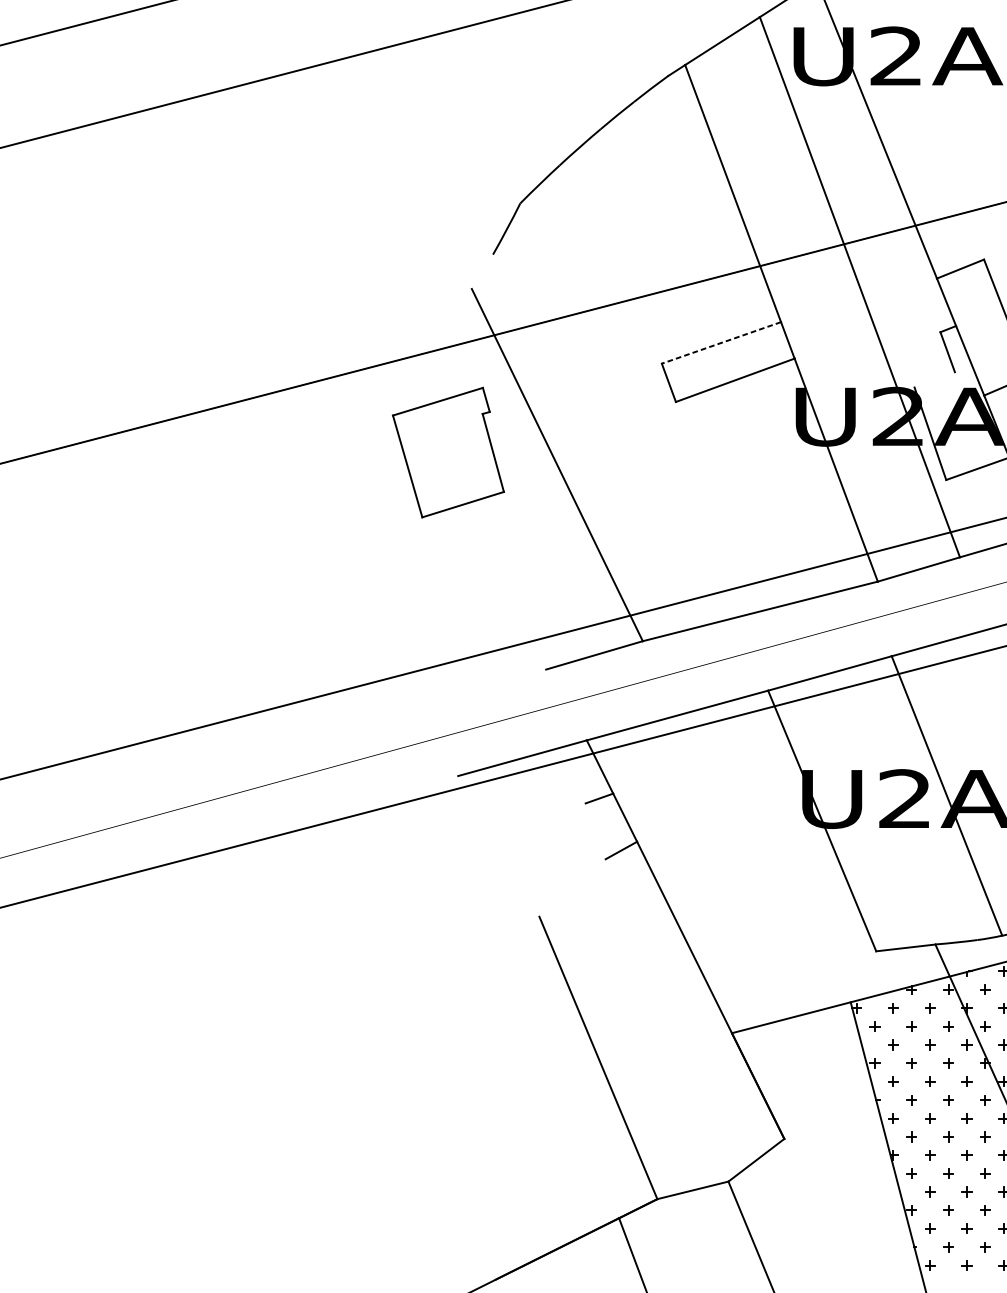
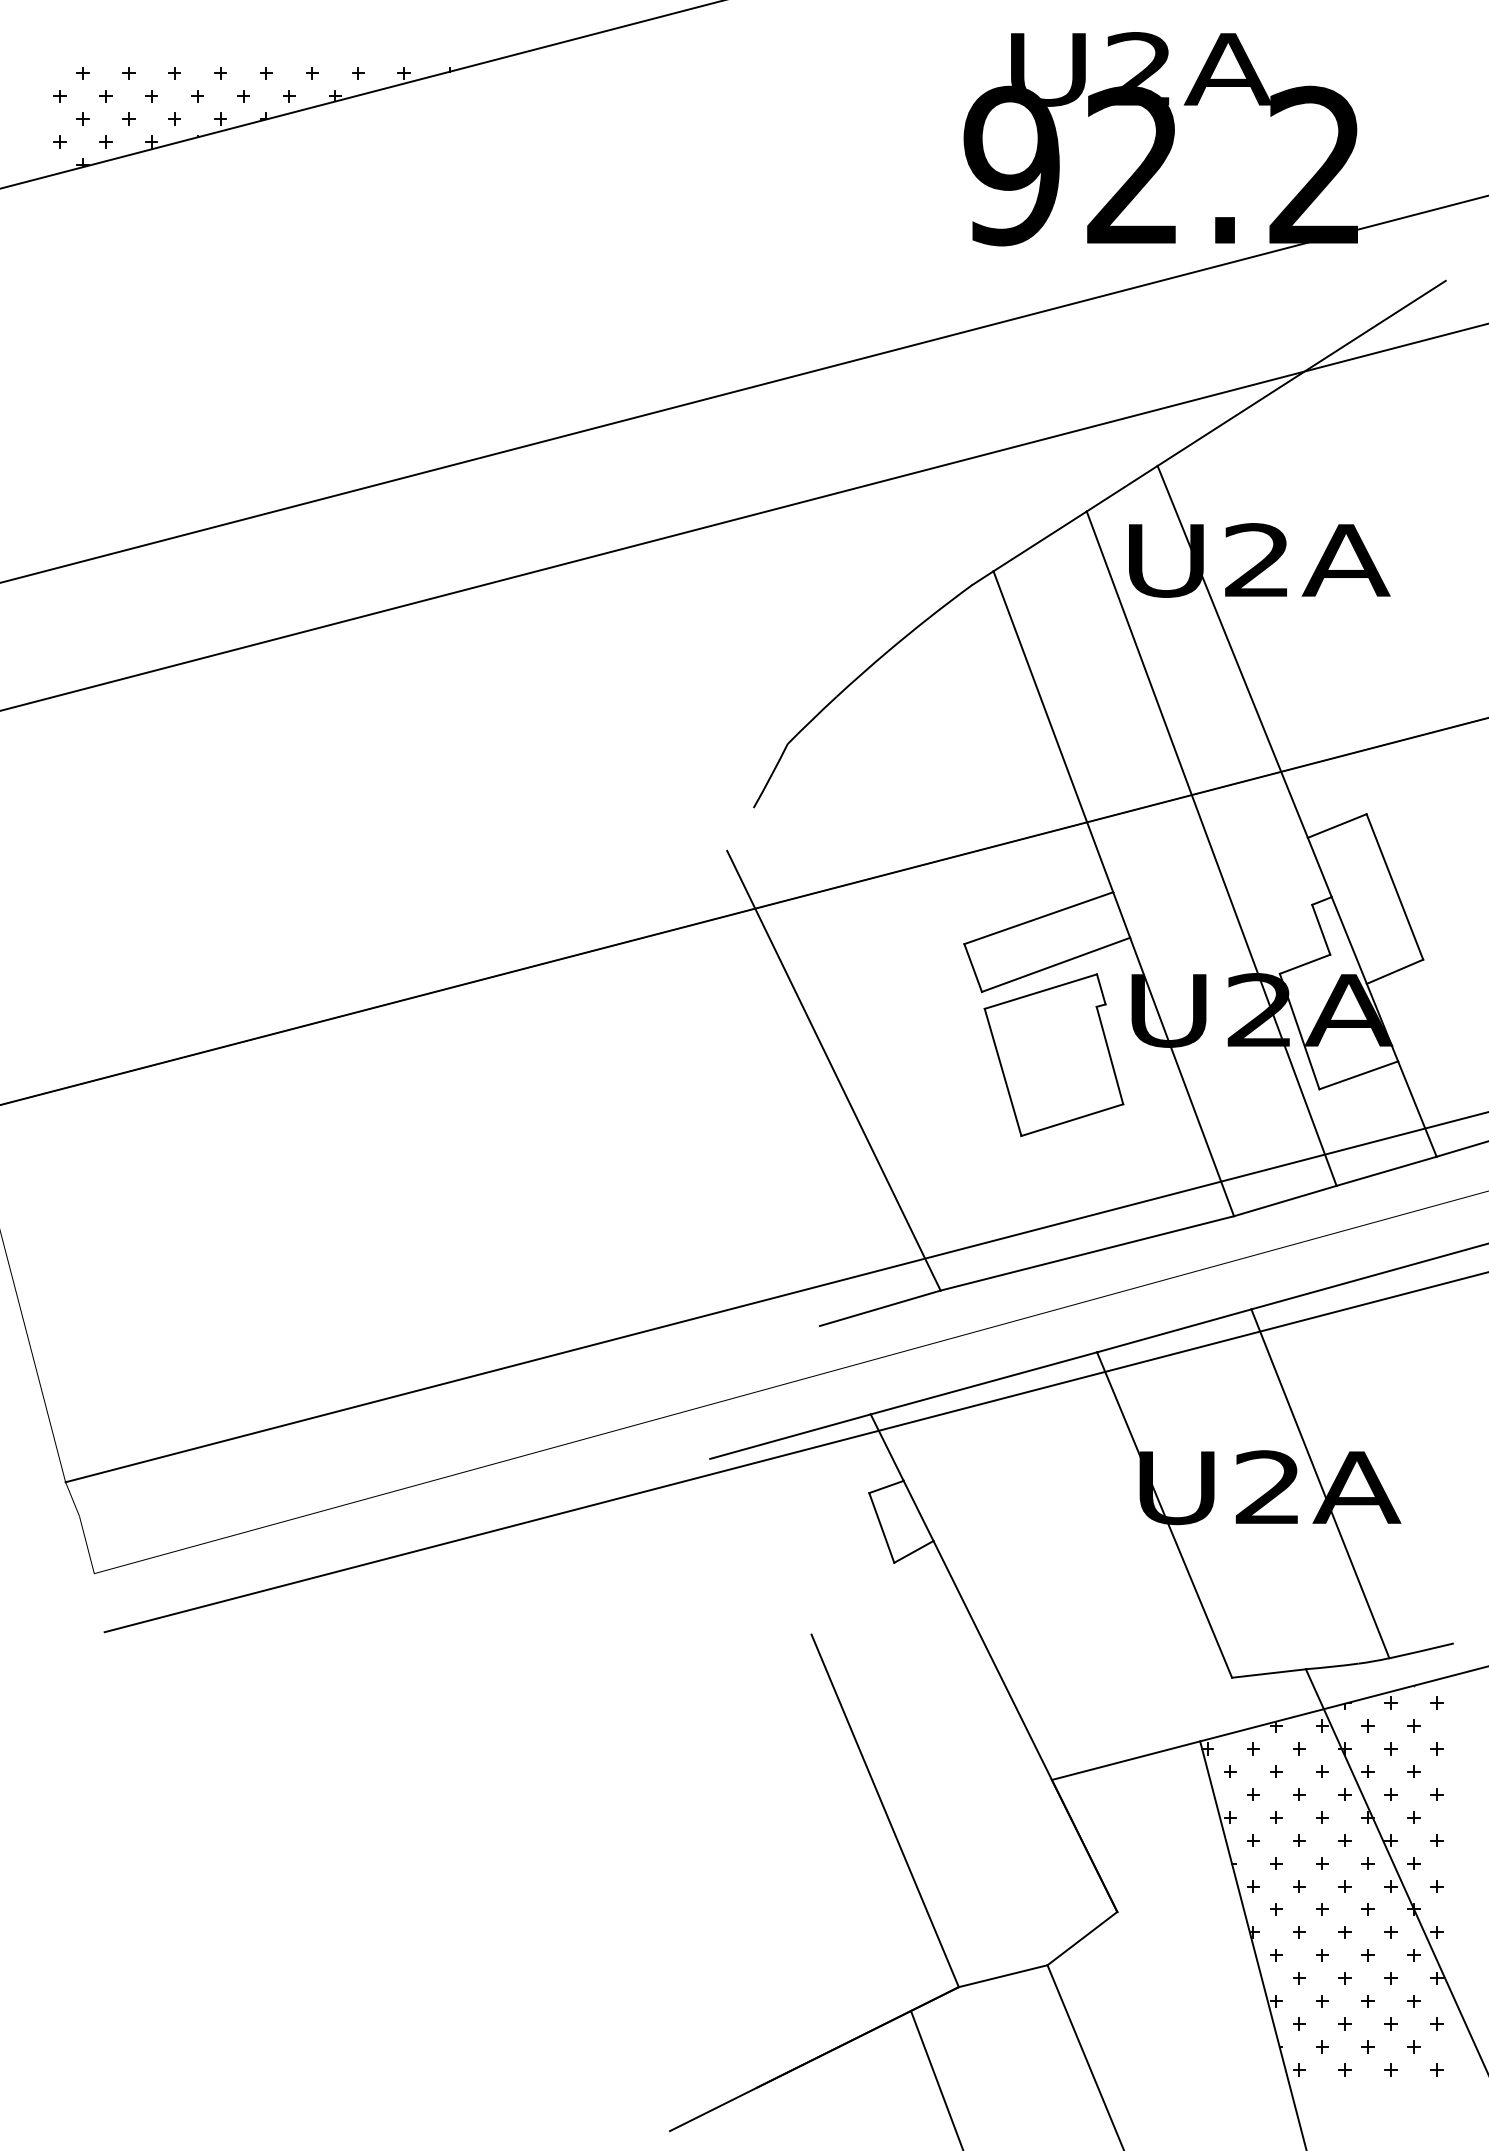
line: (721, 343) -> (1038, 918), dashed -> solid
line: (934, 379) -> (1304, 963), added
part: (448, 452) -> (1053, 1054), moved
line: (595, 830) -> (881, 1527), added

